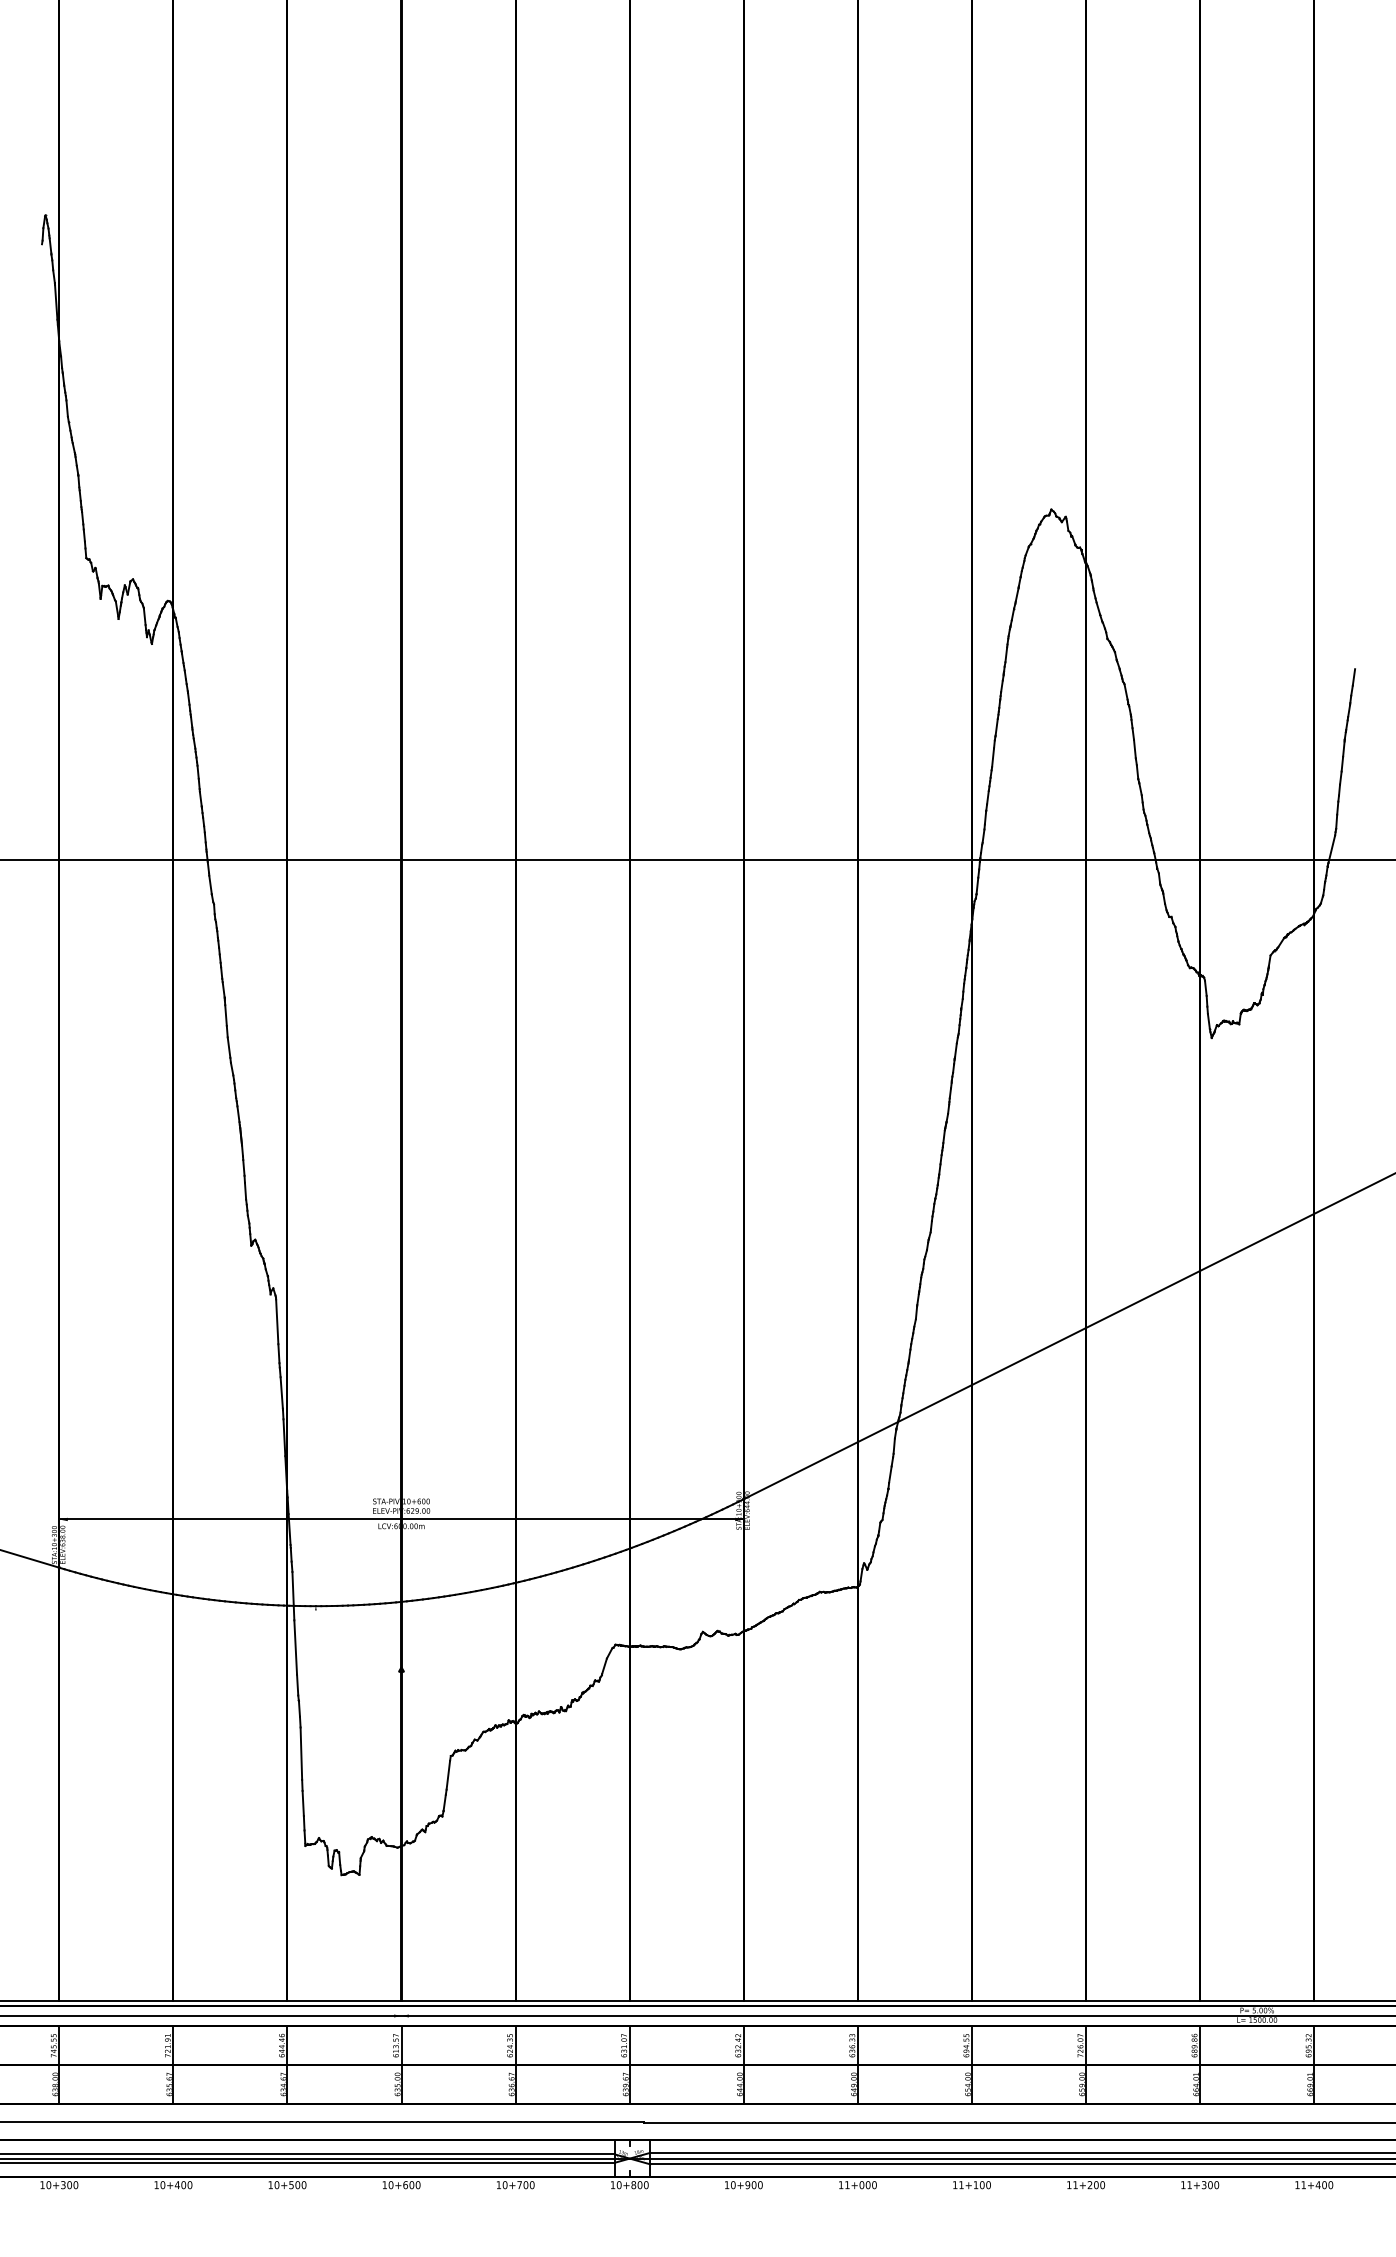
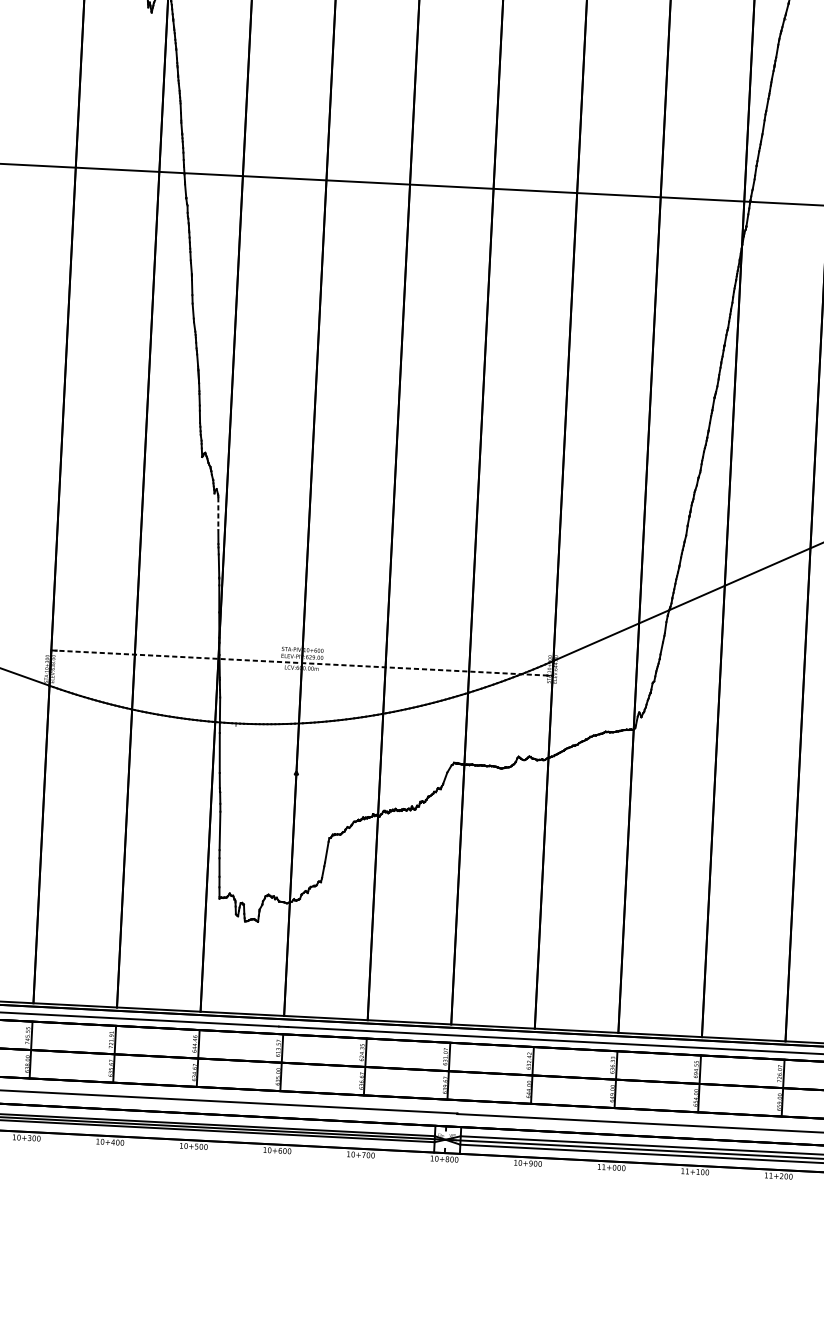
line: (277, 1322) -> (218, 514), solid -> dashed
line: (402, 1519) -> (302, 663), solid -> dashed

